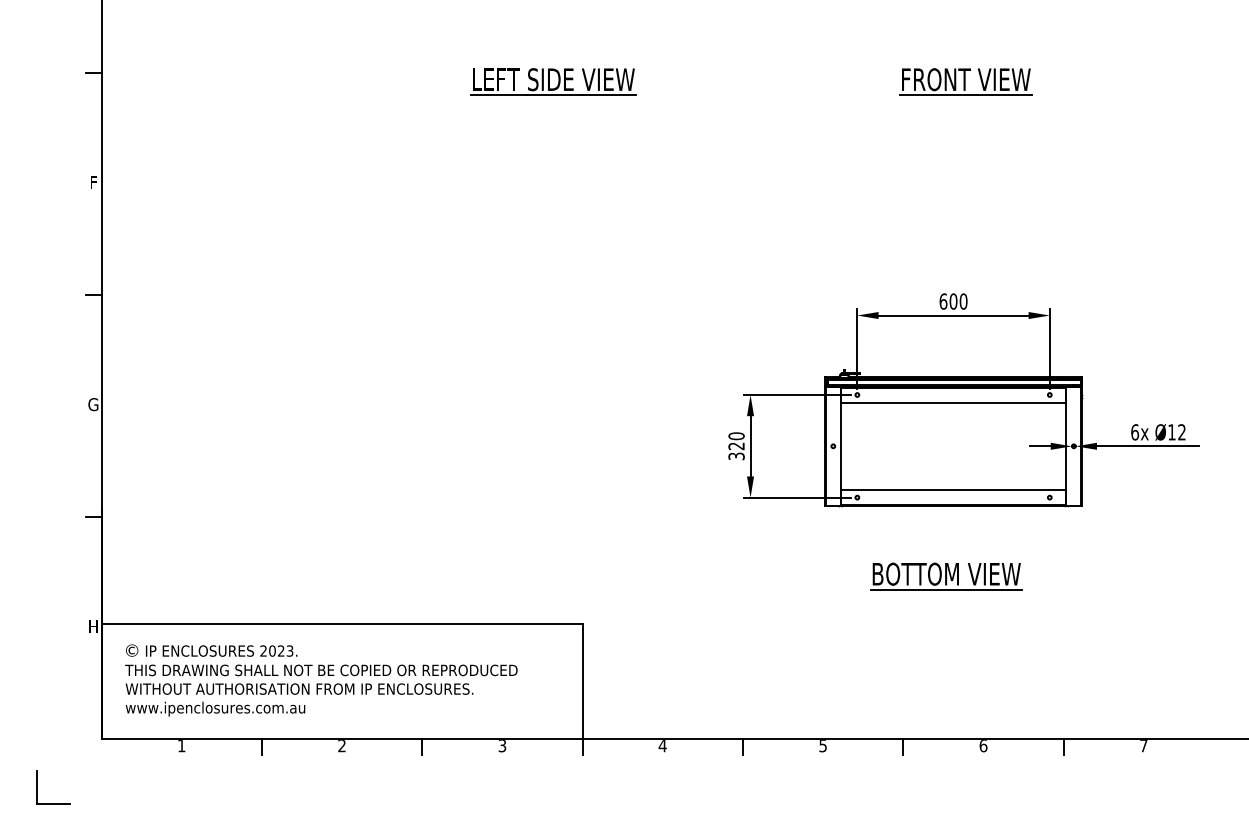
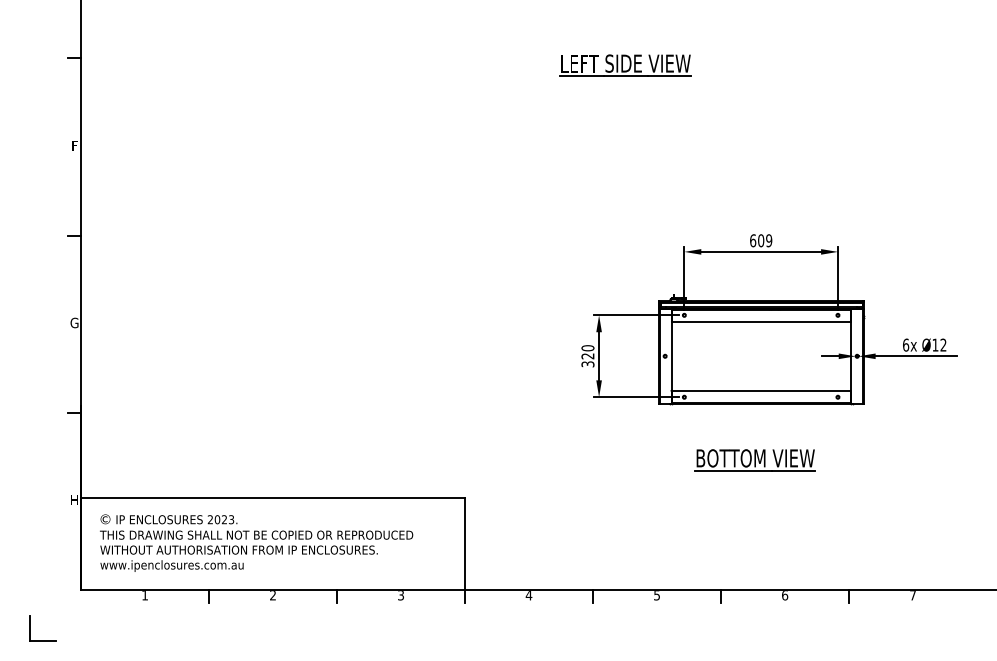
part: (553, 82) -> (625, 65), moved
part: (965, 82) -> (770, 65), removed
text: (964, 301) -> (769, 240), 600 -> 609

